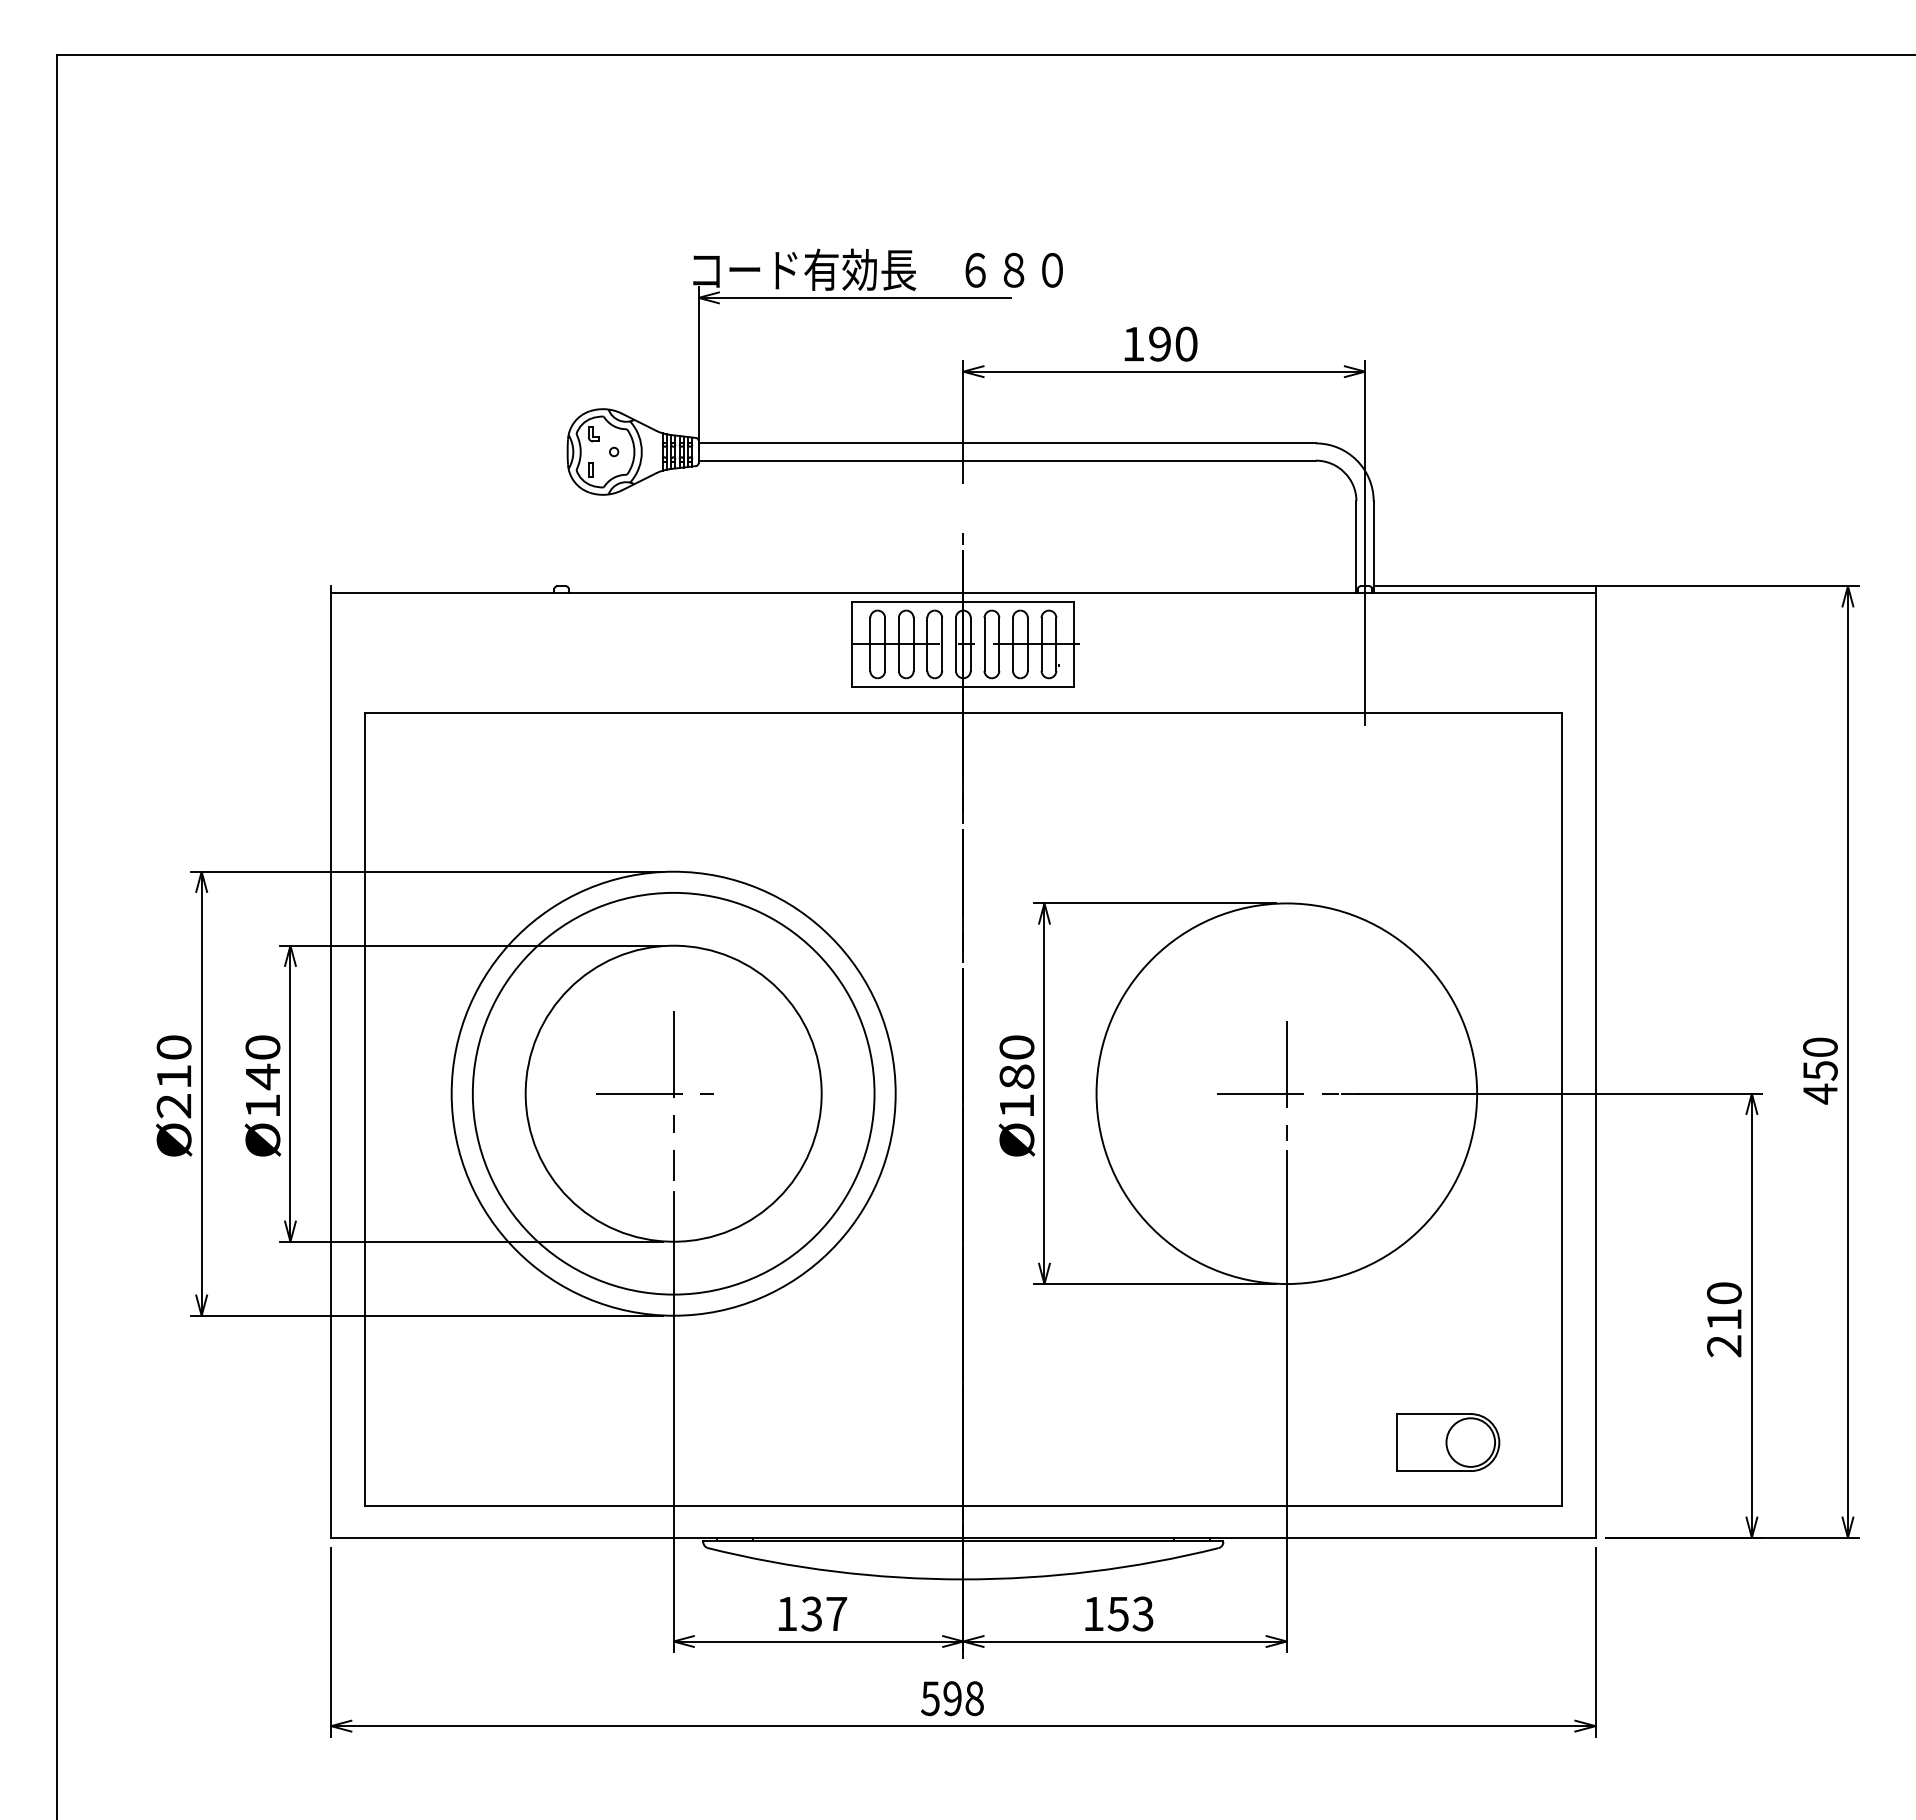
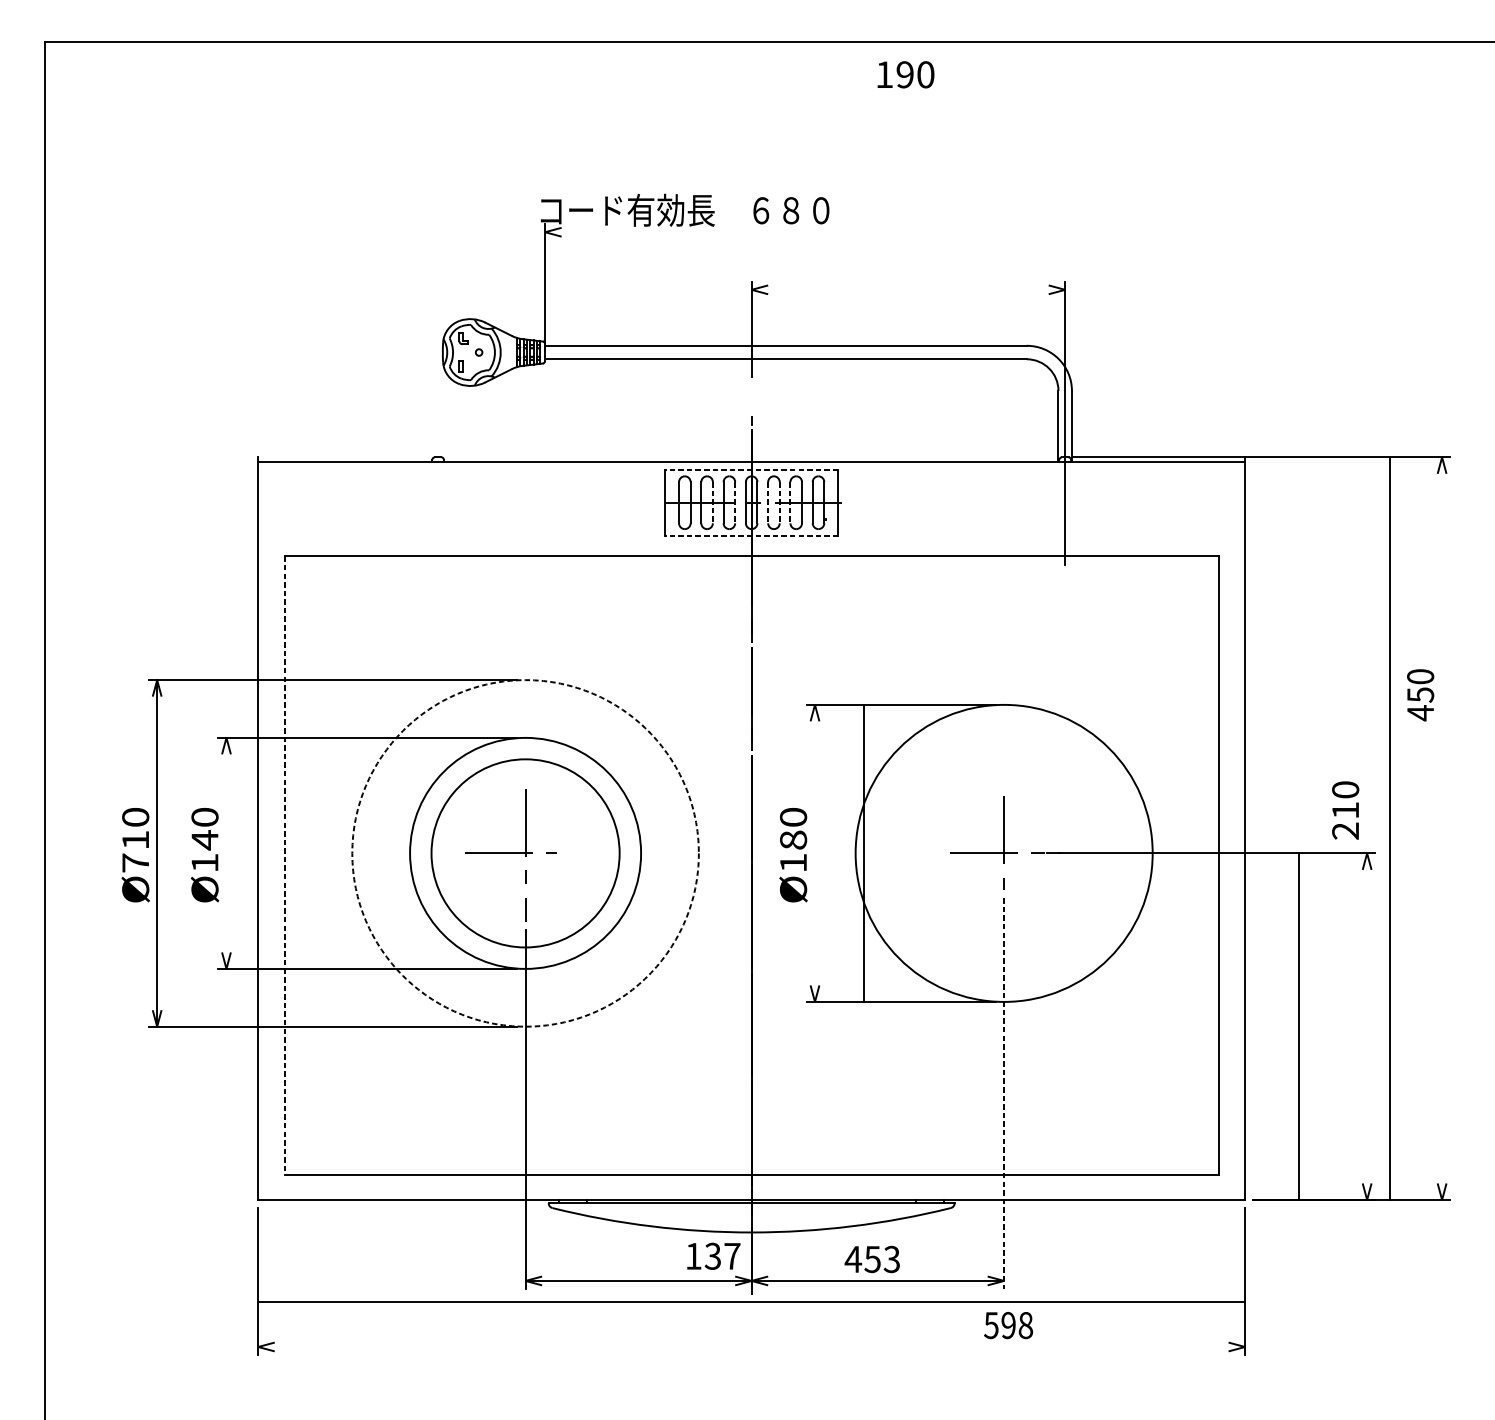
line: (854, 297) -> (666, 231), removed
text: (1160, 343) -> (905, 74), moved
line: (1164, 371) -> (908, 289), removed
line: (962, 602) -> (751, 469), solid -> dashed
line: (913, 644) -> (712, 502), solid -> dashed
line: (942, 644) -> (735, 502), solid -> dashed
line: (984, 644) -> (768, 502), solid -> dashed
line: (999, 644) -> (779, 502), solid -> dashed
line: (1013, 644) -> (790, 502), solid -> dashed
line: (962, 686) -> (751, 535), solid -> dashed
line: (1847, 1061) -> (1389, 828), moved
text: (1820, 1070) -> (1420, 694), moved
line: (290, 1093) -> (226, 853), removed
circle: (673, 1093) -> (525, 853), size x0.6
circle: (673, 1093) -> (525, 853), solid -> dashed
line: (1044, 1093) -> (864, 853), moved
text: (173, 1105) -> (135, 862), Ø210 -> Ø710
line: (364, 1110) -> (284, 866), solid -> dashed
line: (1751, 1315) -> (1298, 1026), moved
text: (1724, 1319) -> (1345, 810), moved
line: (1286, 1402) -> (1003, 1094), solid -> dashed
part: (1448, 1442) -> (1130, 1125), removed
text: (812, 1613) -> (713, 1255), moved
text: (1093, 1613) -> (853, 1259), 153 -> 453
text: (952, 1698) -> (1008, 1325), moved
line: (963, 1726) -> (751, 1302), moved

